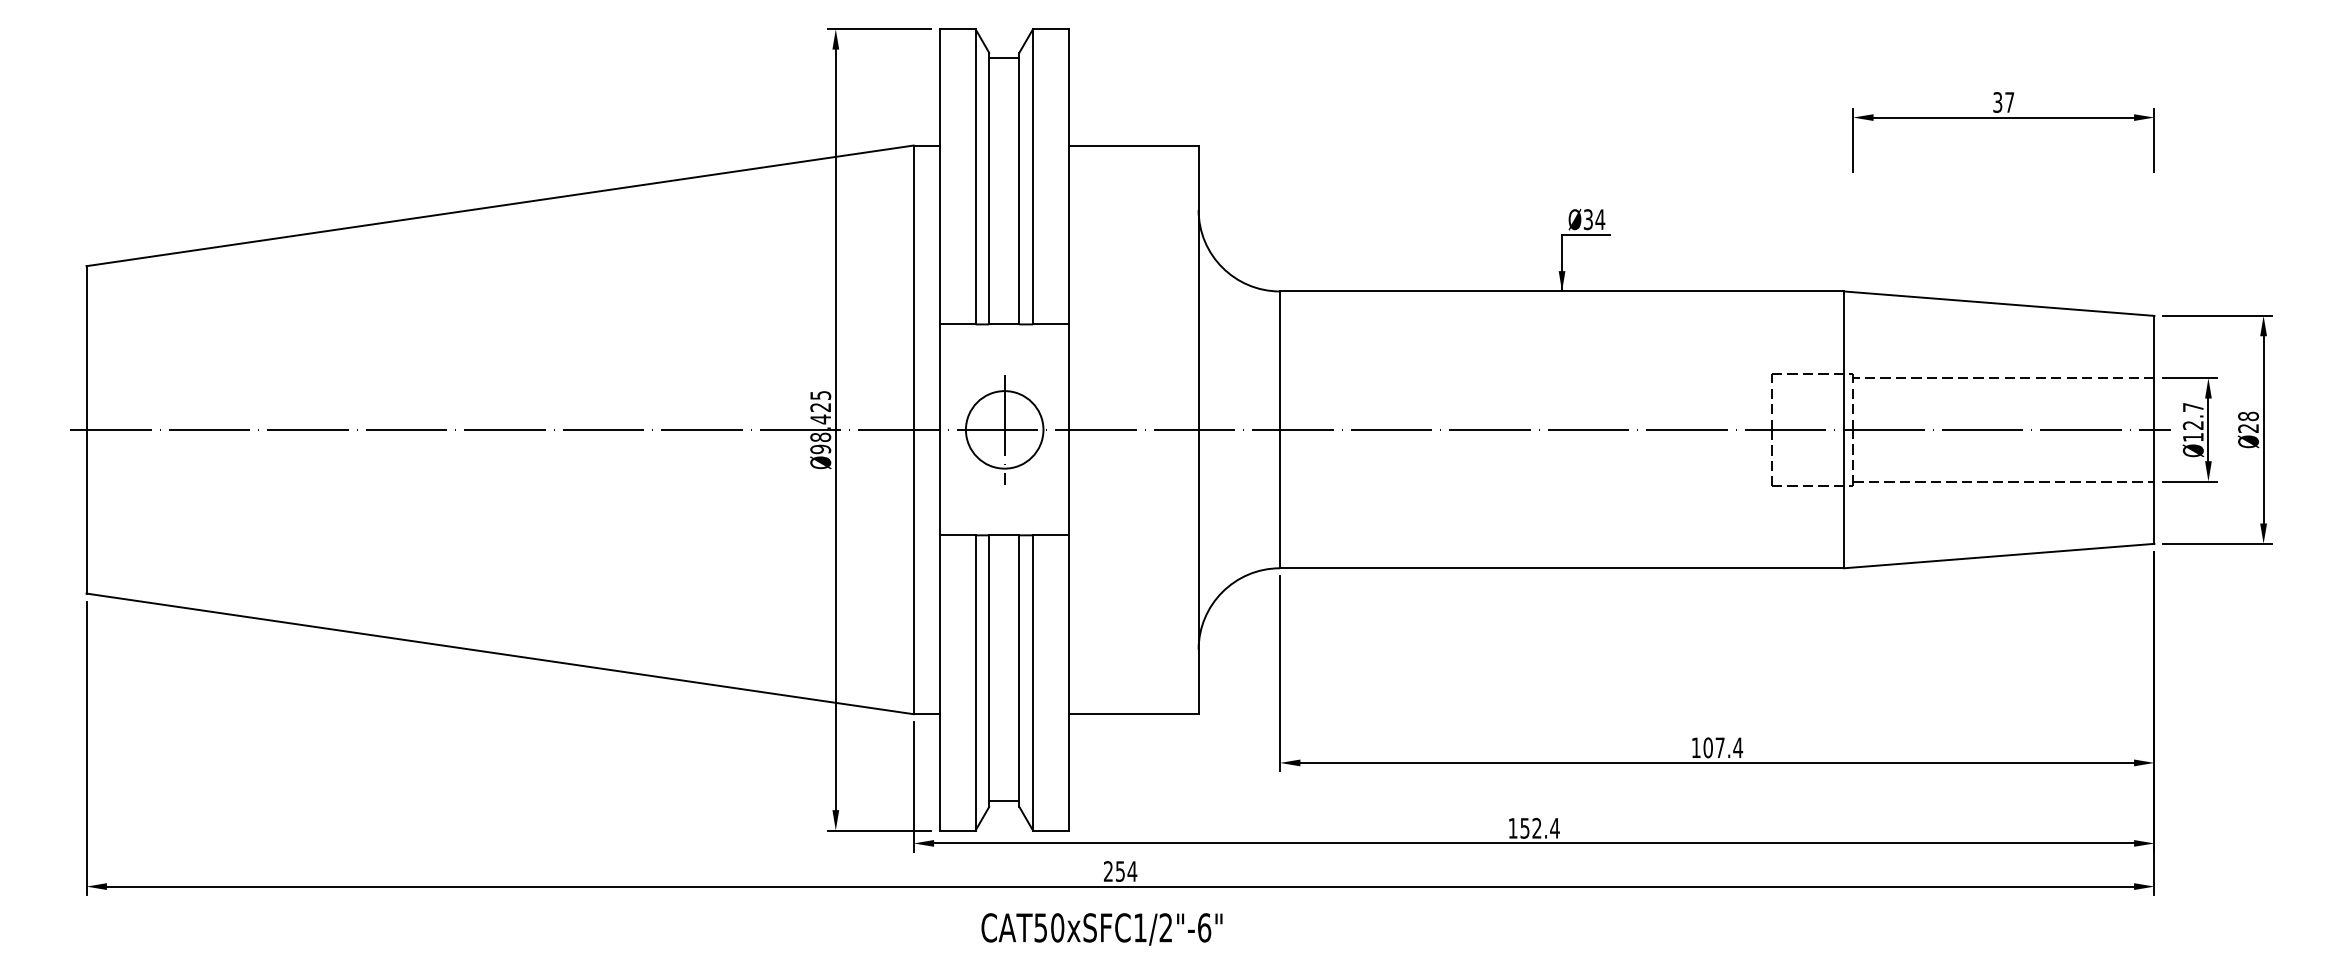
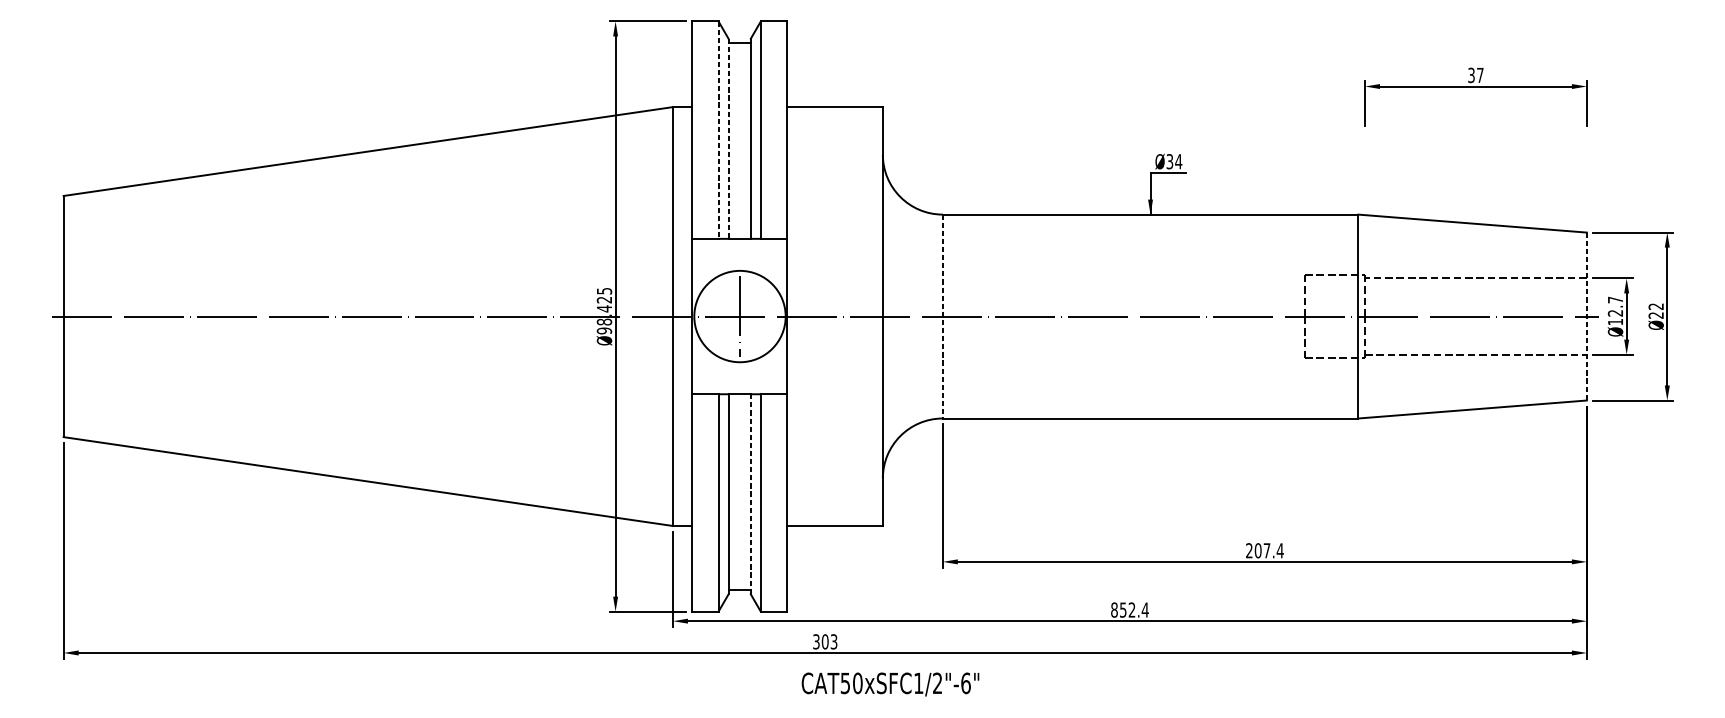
line: (975, 176) -> (718, 129), solid -> dashed
line: (989, 188) -> (728, 138), solid -> dashed
text: (2248, 416) -> (1656, 306), Ø28 -> Ø22
circle: (1004, 429) -> (739, 316), size x1.6
line: (2154, 429) -> (1586, 316), solid -> dashed
line: (1280, 430) -> (943, 317), solid -> dashed
line: (1019, 671) -> (750, 494), solid -> dashed
text: (1695, 747) -> (1248, 550), 107.4 -> 207.4
text: (1512, 827) -> (1114, 609), 152.4 -> 852.4
text: (1120, 871) -> (825, 641), 254 -> 303
text: (1101, 929) -> (890, 684), moved

